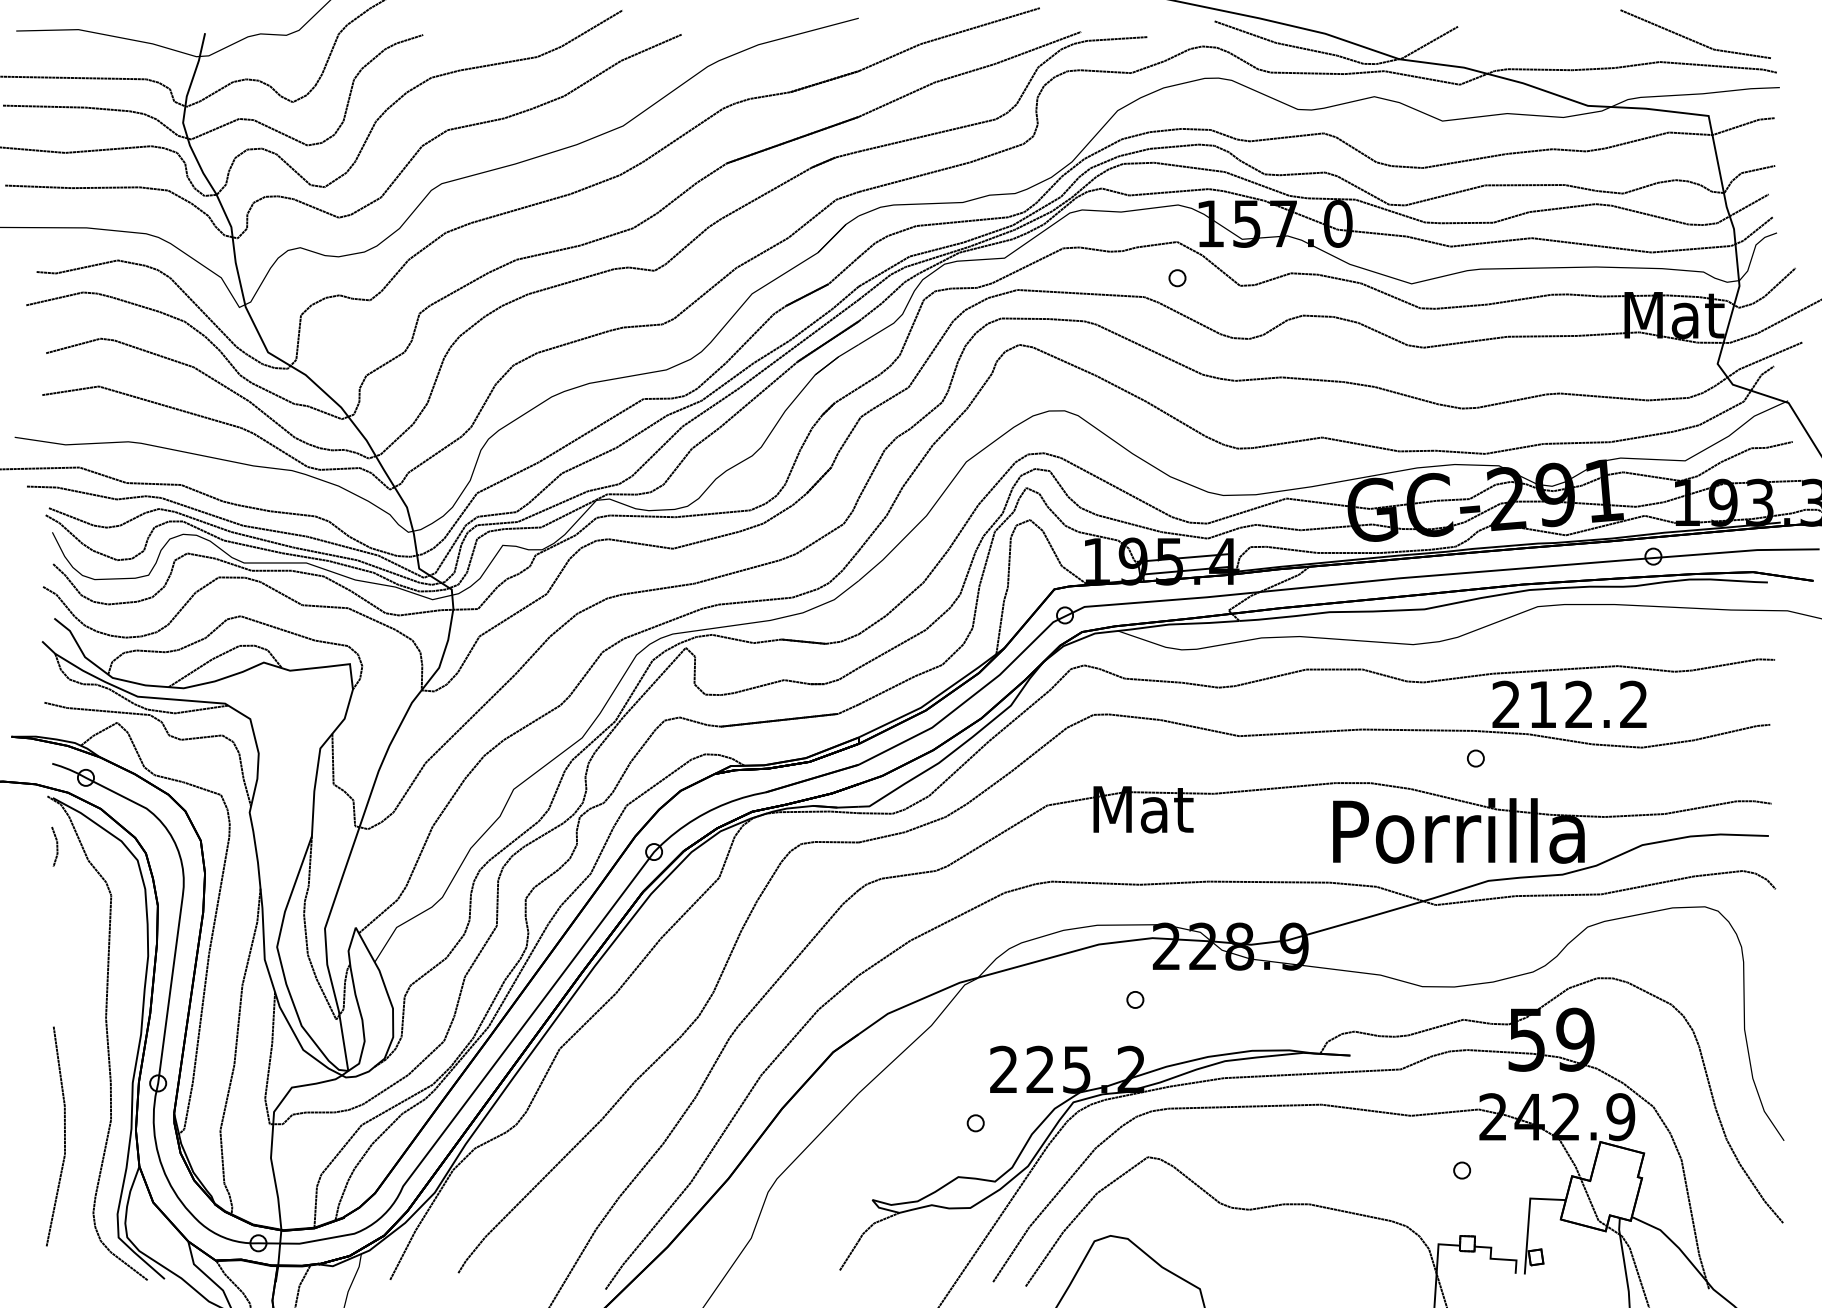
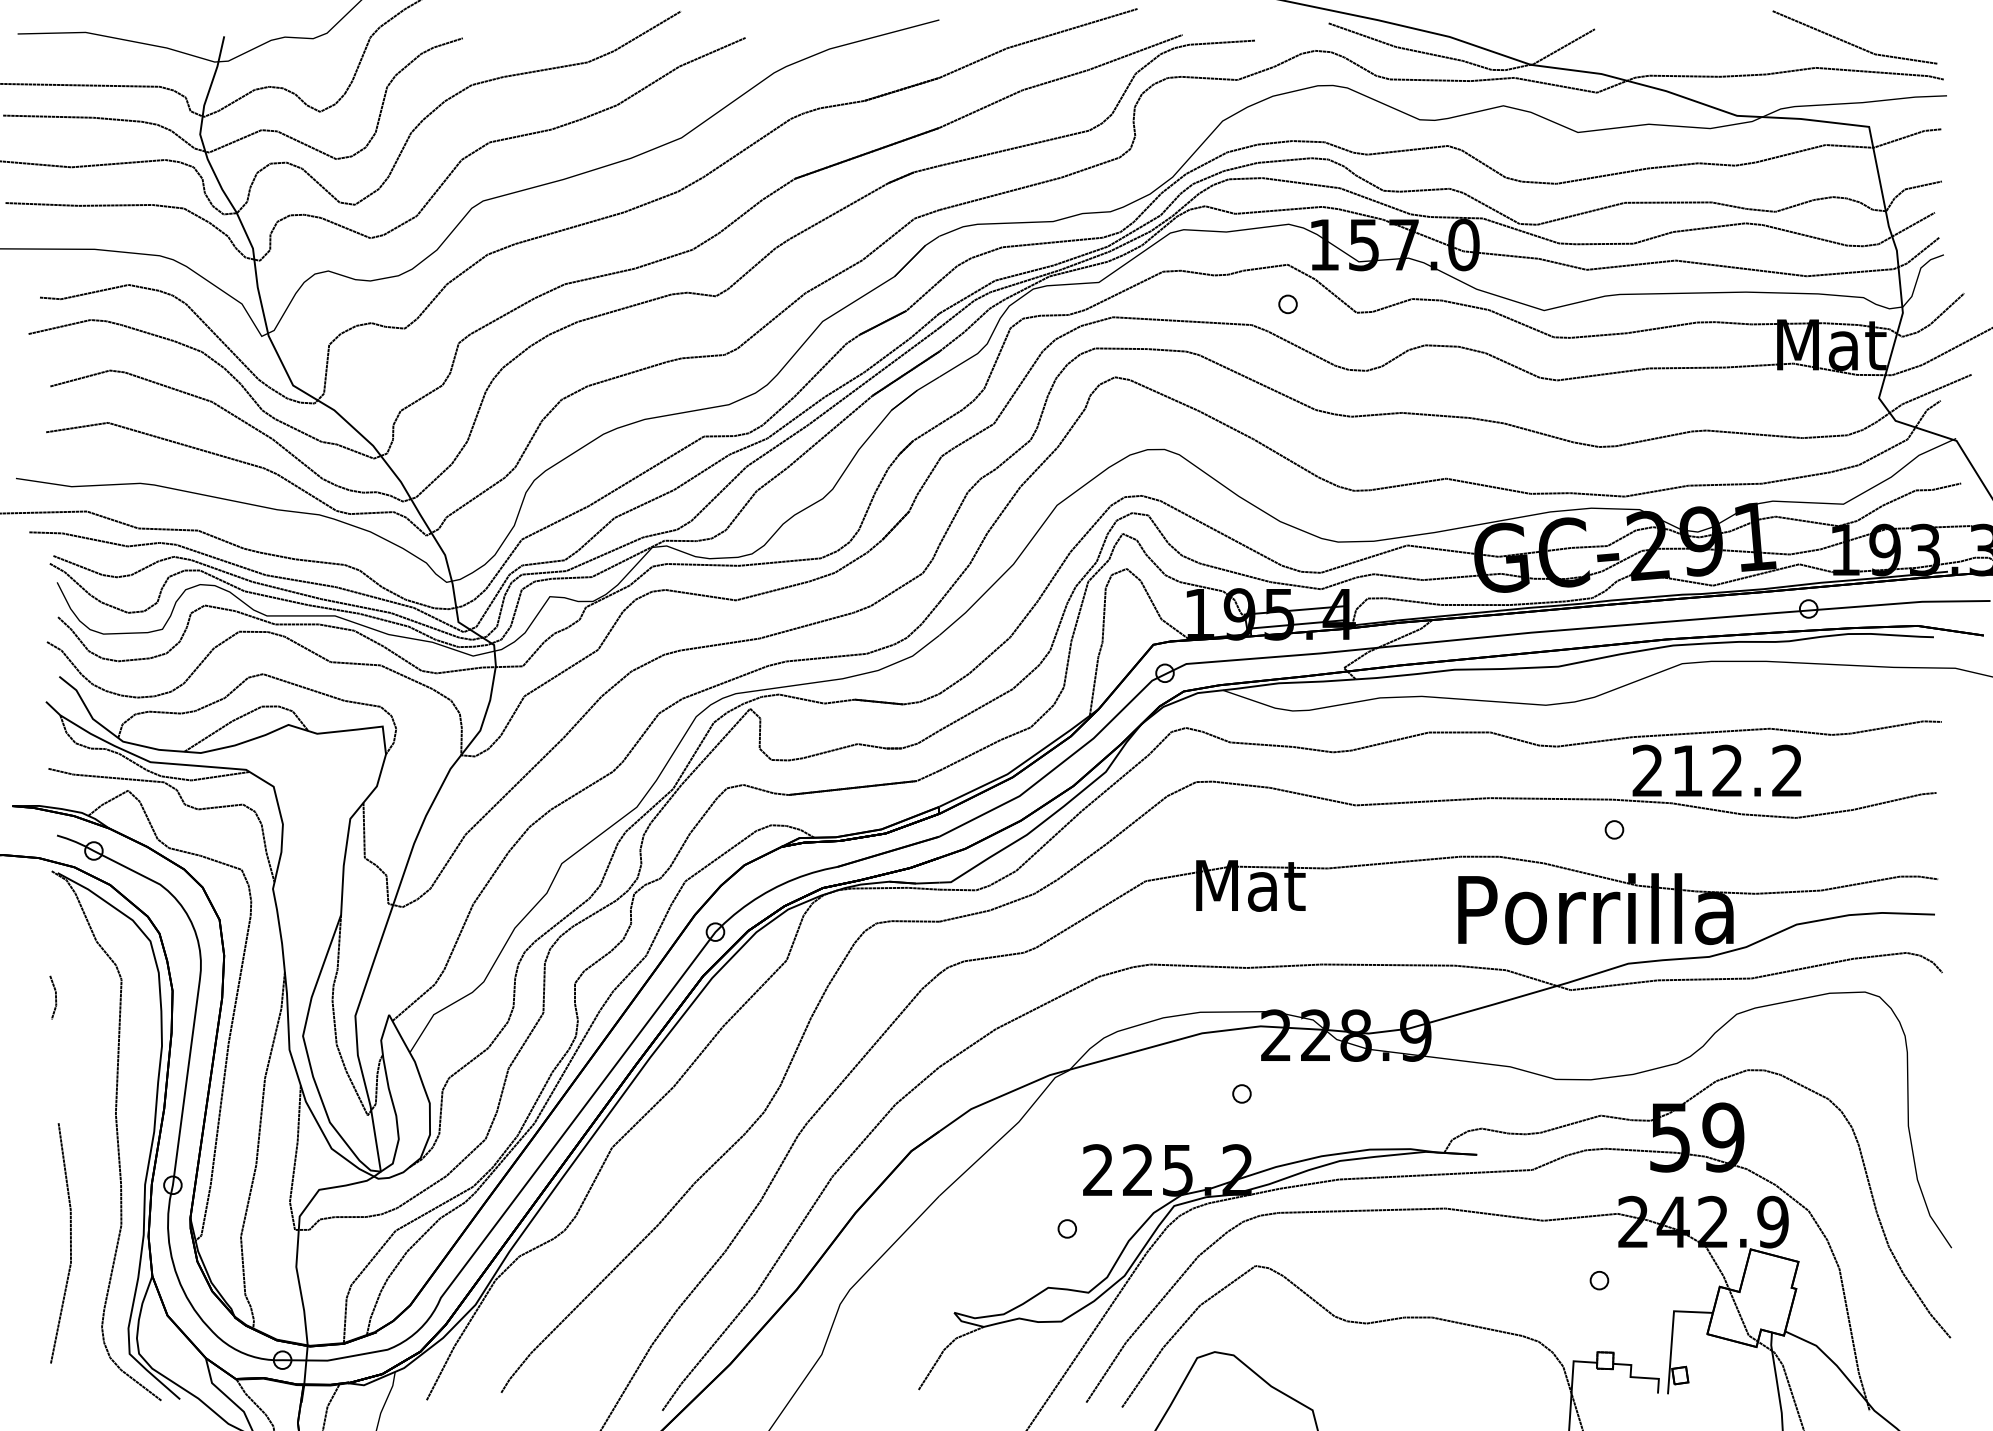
line: (56, 846) -> (55, 997), moved

